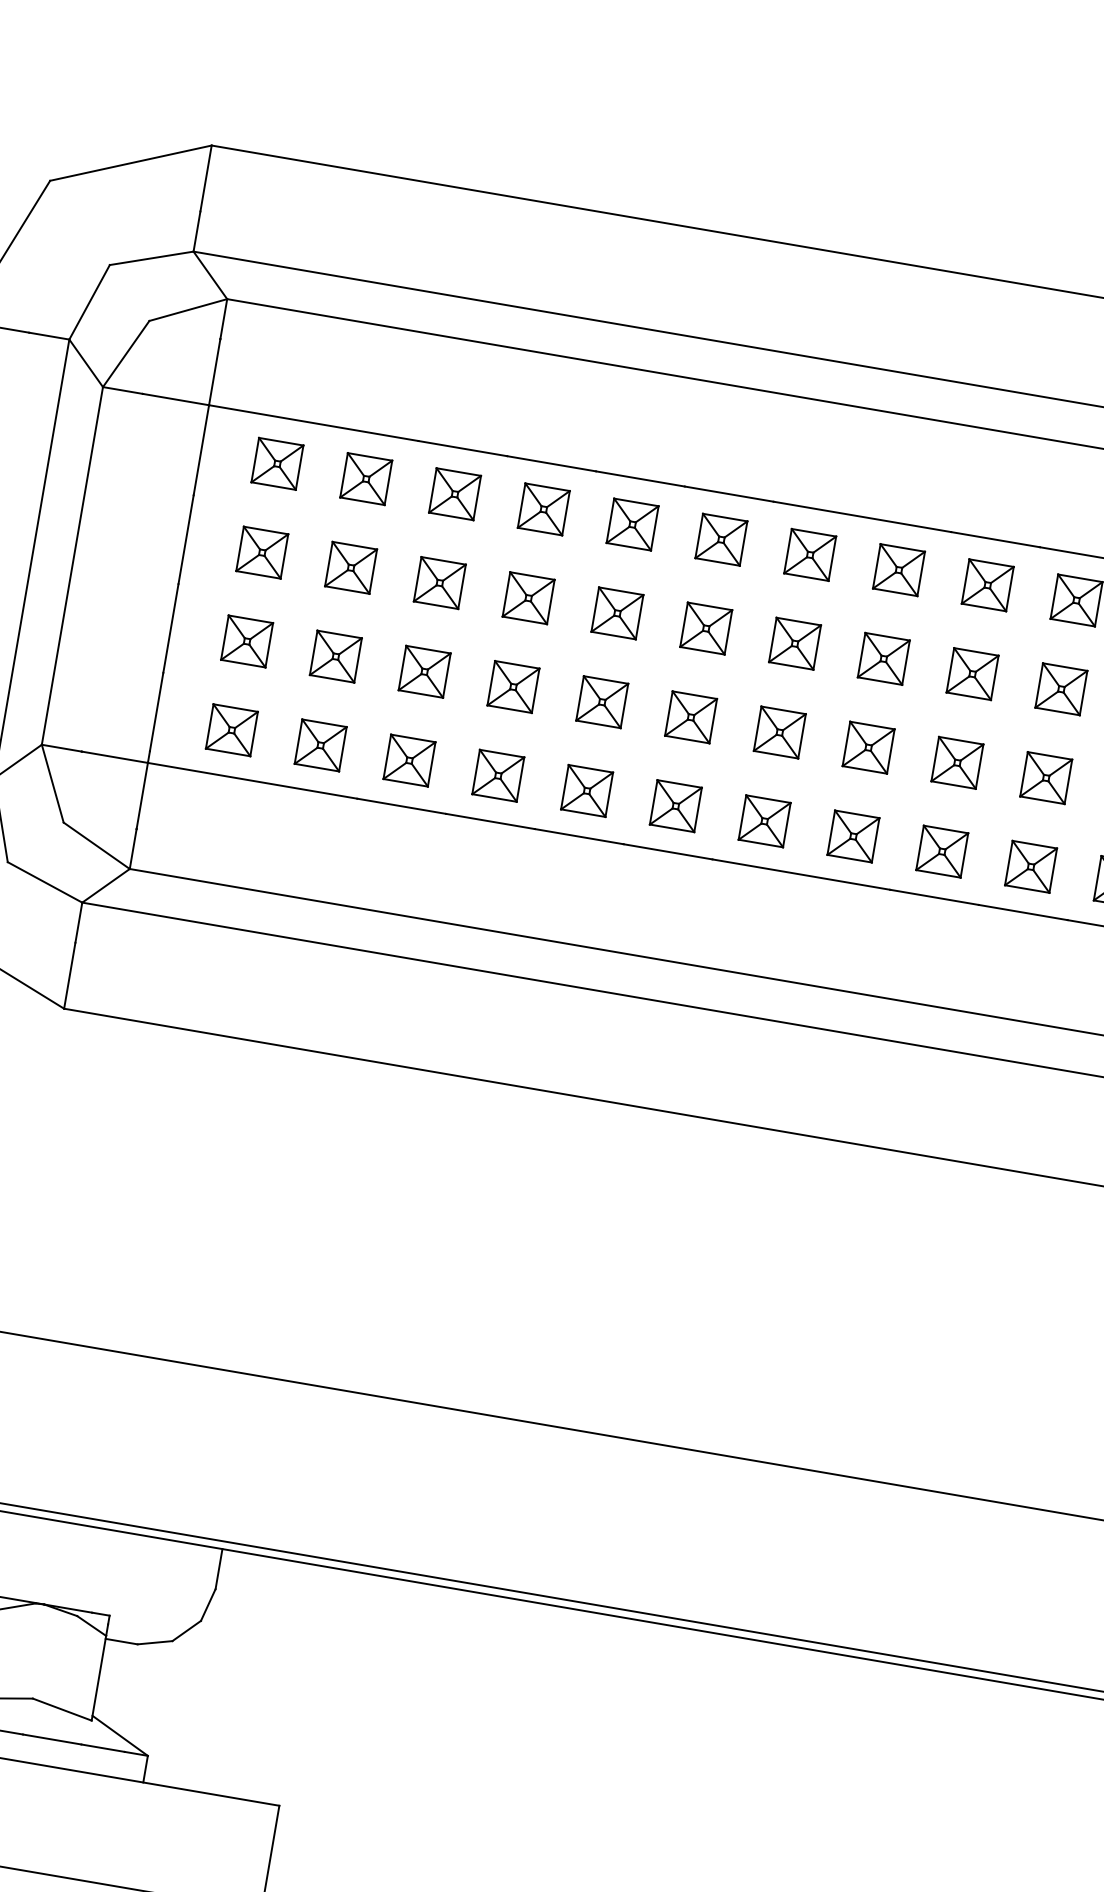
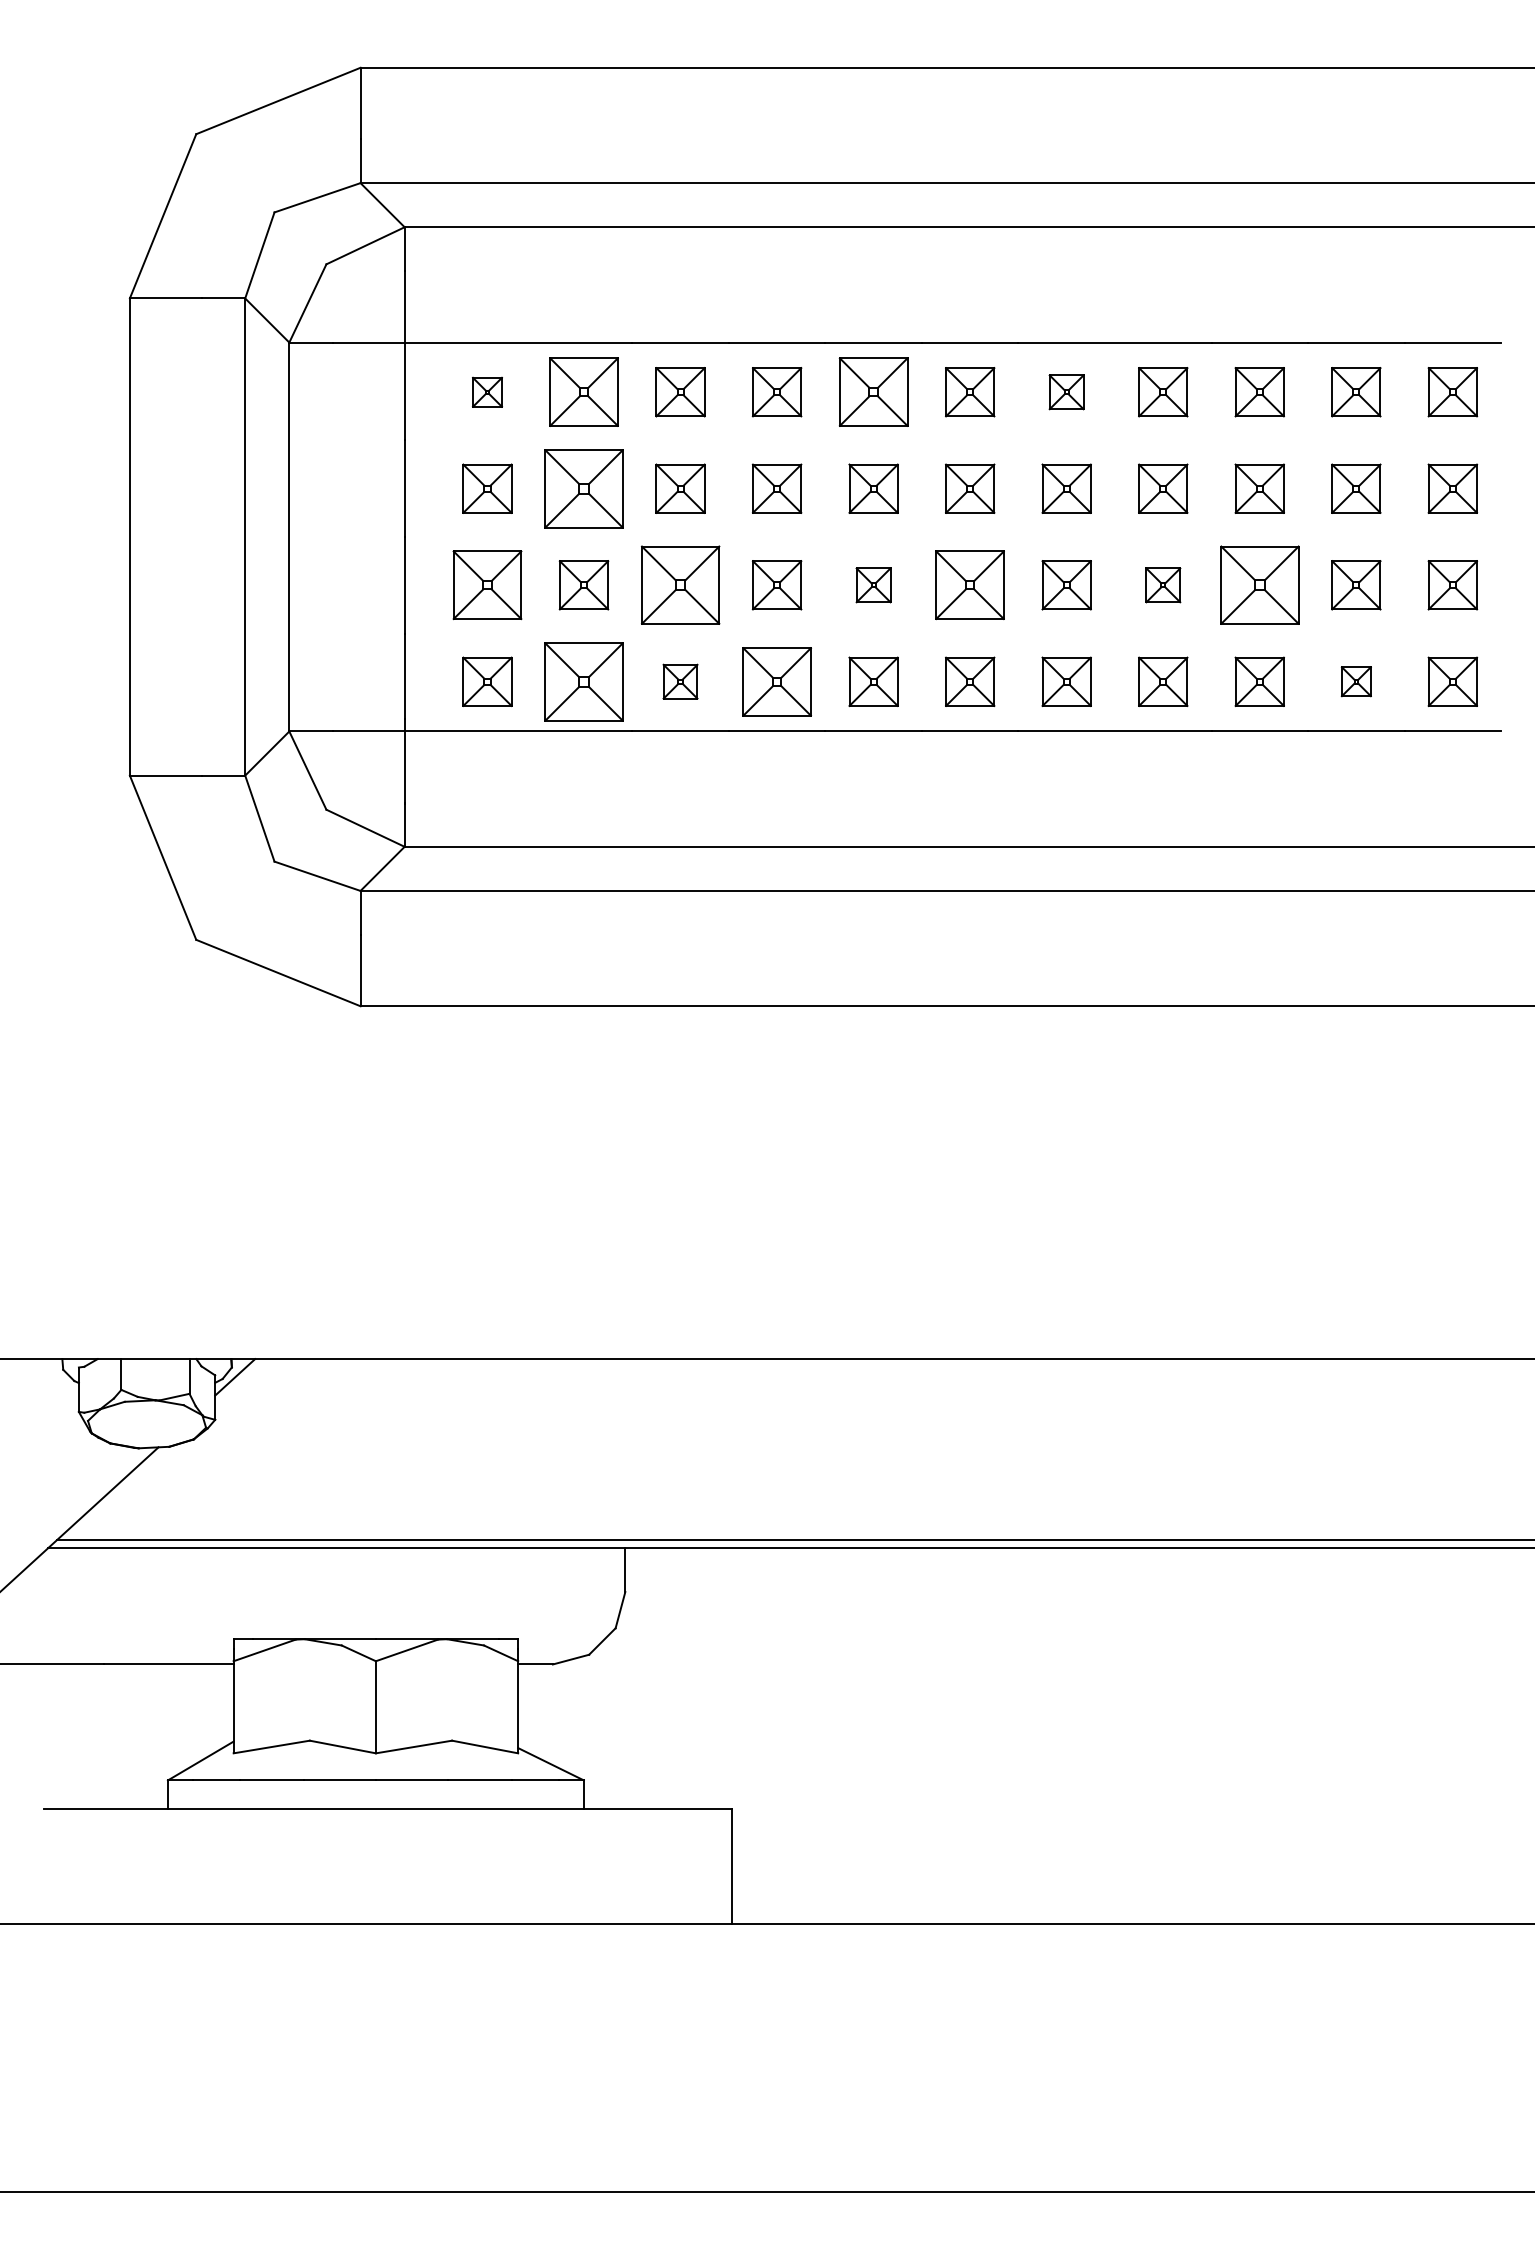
part: (277, 464) -> (487, 392), size x0.6
part: (365, 479) -> (583, 392), size x1.4
part: (632, 524) -> (873, 392), size x1.4
part: (809, 555) -> (1066, 392), size x0.7
part: (350, 567) -> (583, 488), size x1.6
part: (247, 641) -> (487, 585), size x1.4
part: (424, 672) -> (680, 585), size x1.6
part: (602, 702) -> (873, 585), size x0.7
part: (691, 717) -> (970, 585), size x1.4
part: (320, 745) -> (583, 681), size x1.6
part: (868, 747) -> (1163, 585), size x0.7
part: (409, 760) -> (680, 681), size x0.7
part: (957, 763) -> (1259, 585), size x1.6
part: (497, 775) -> (776, 681), size x1.4
part: (1031, 866) -> (1356, 681), size x0.6

